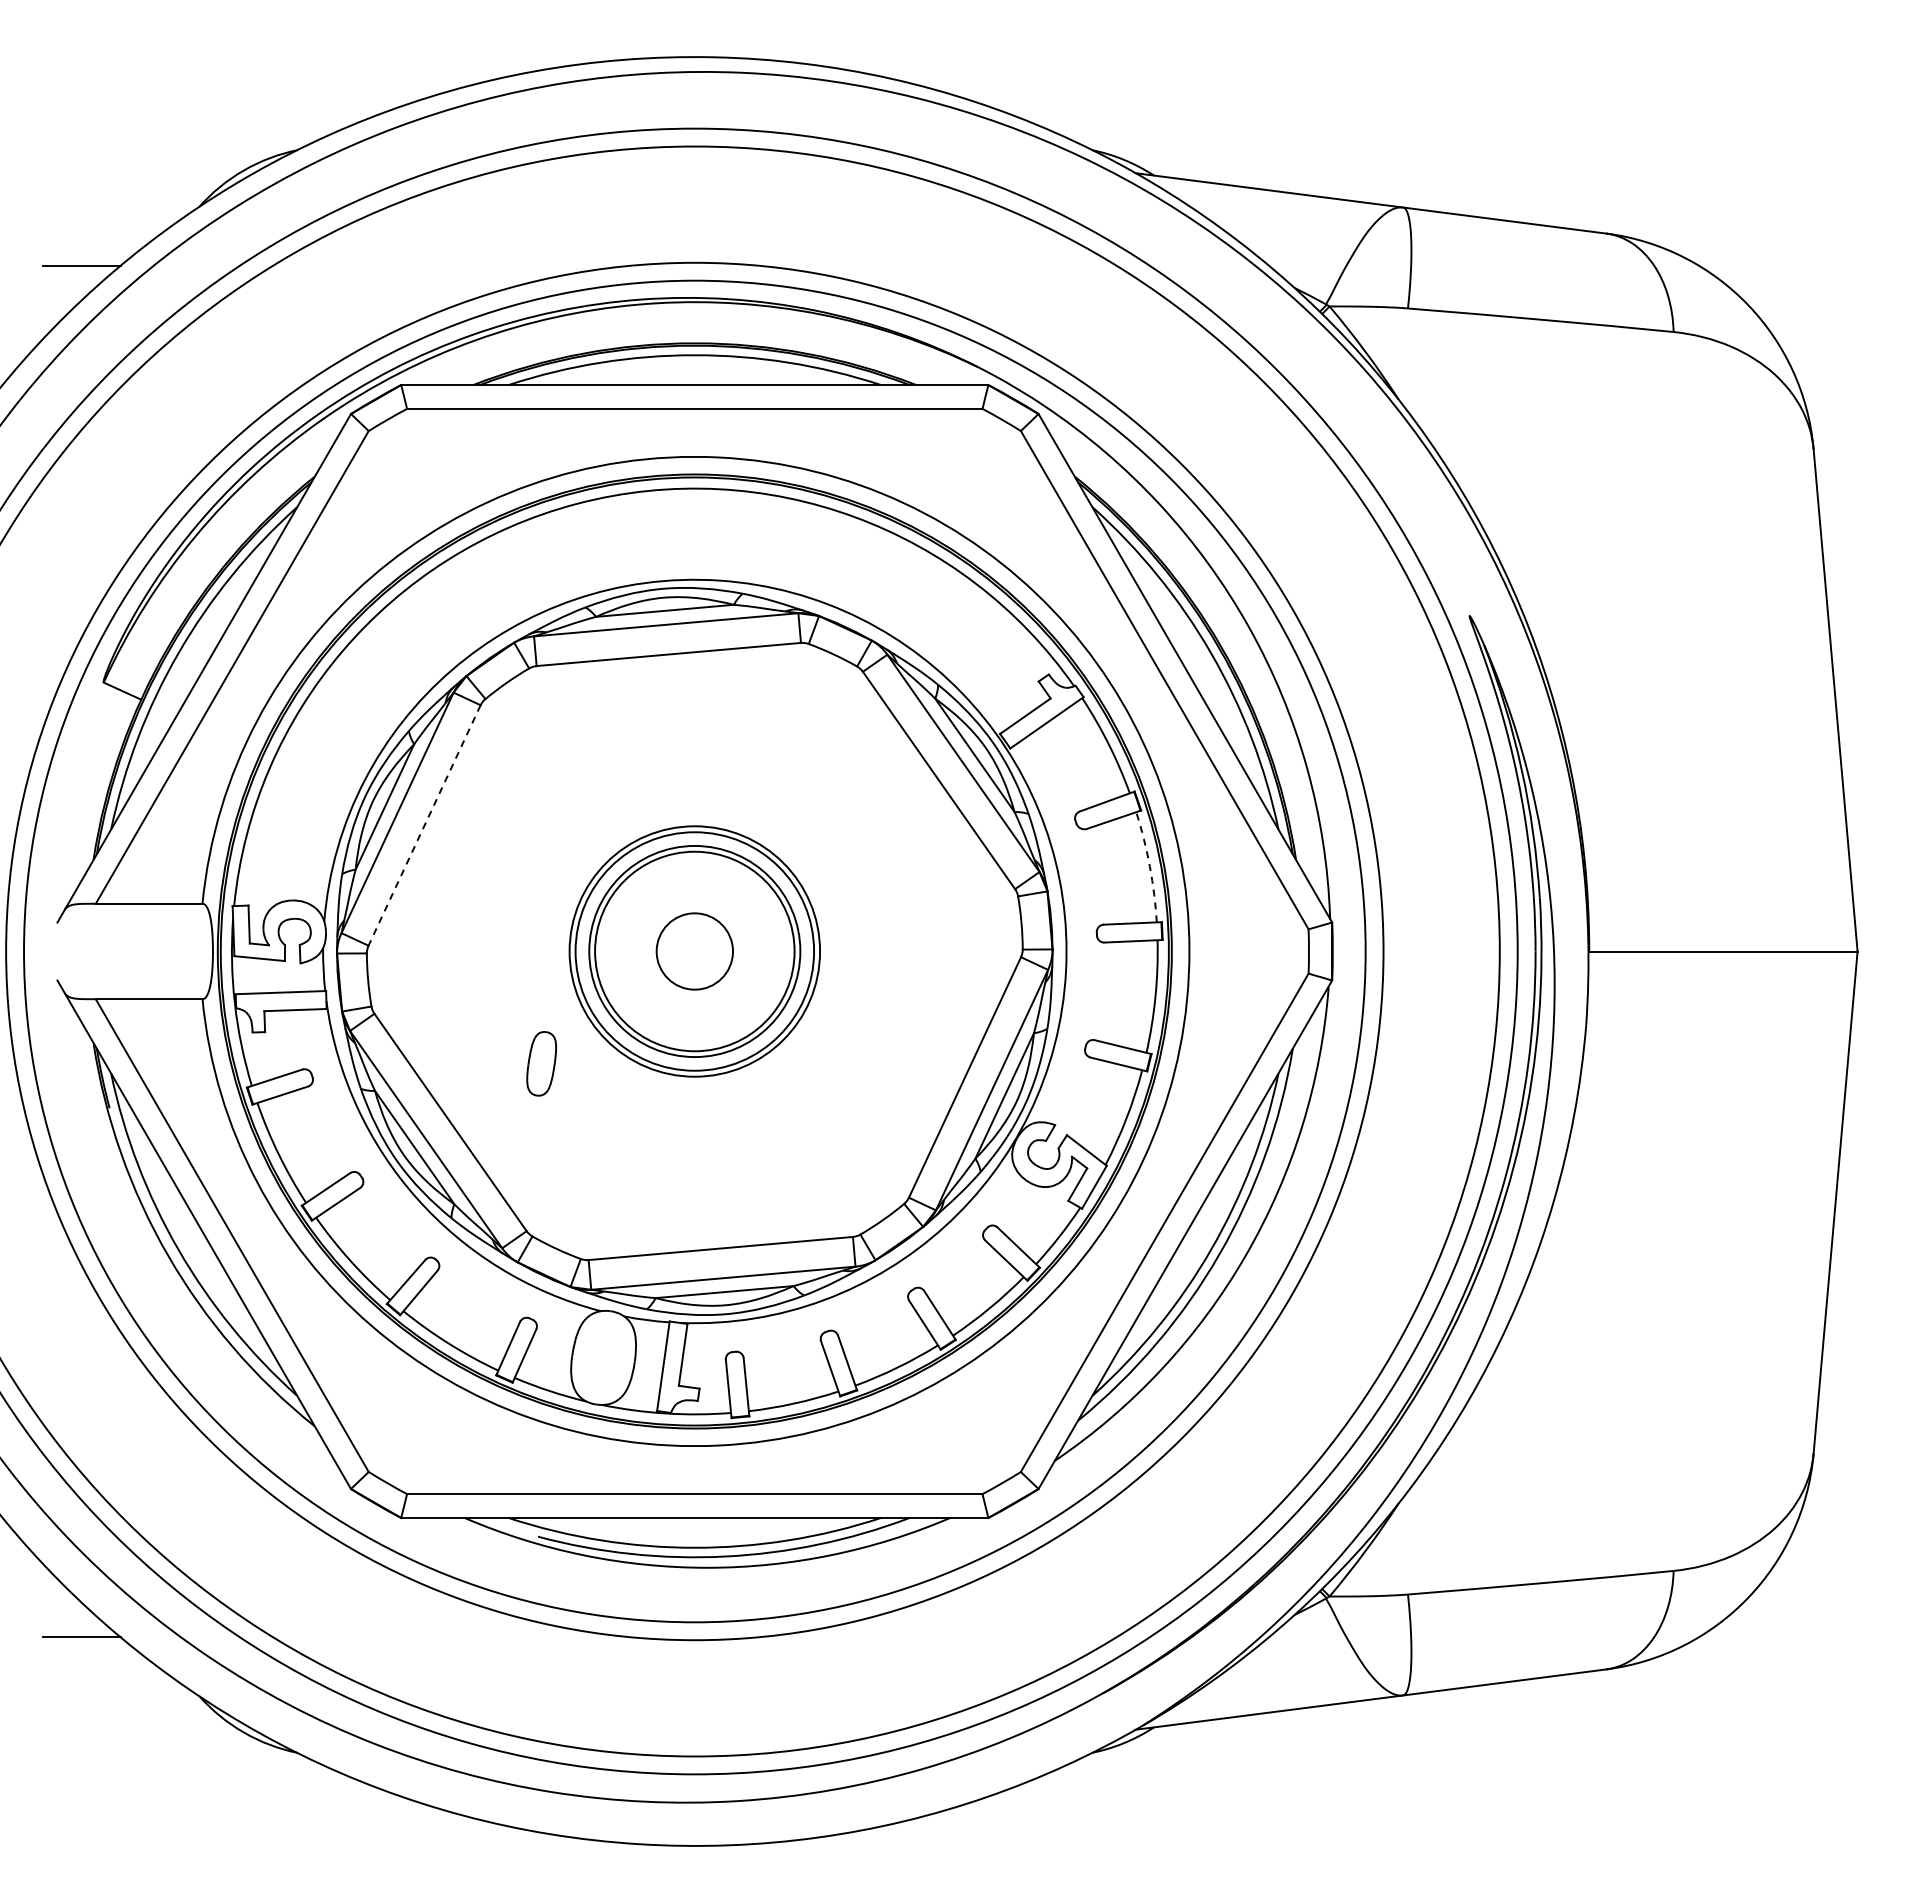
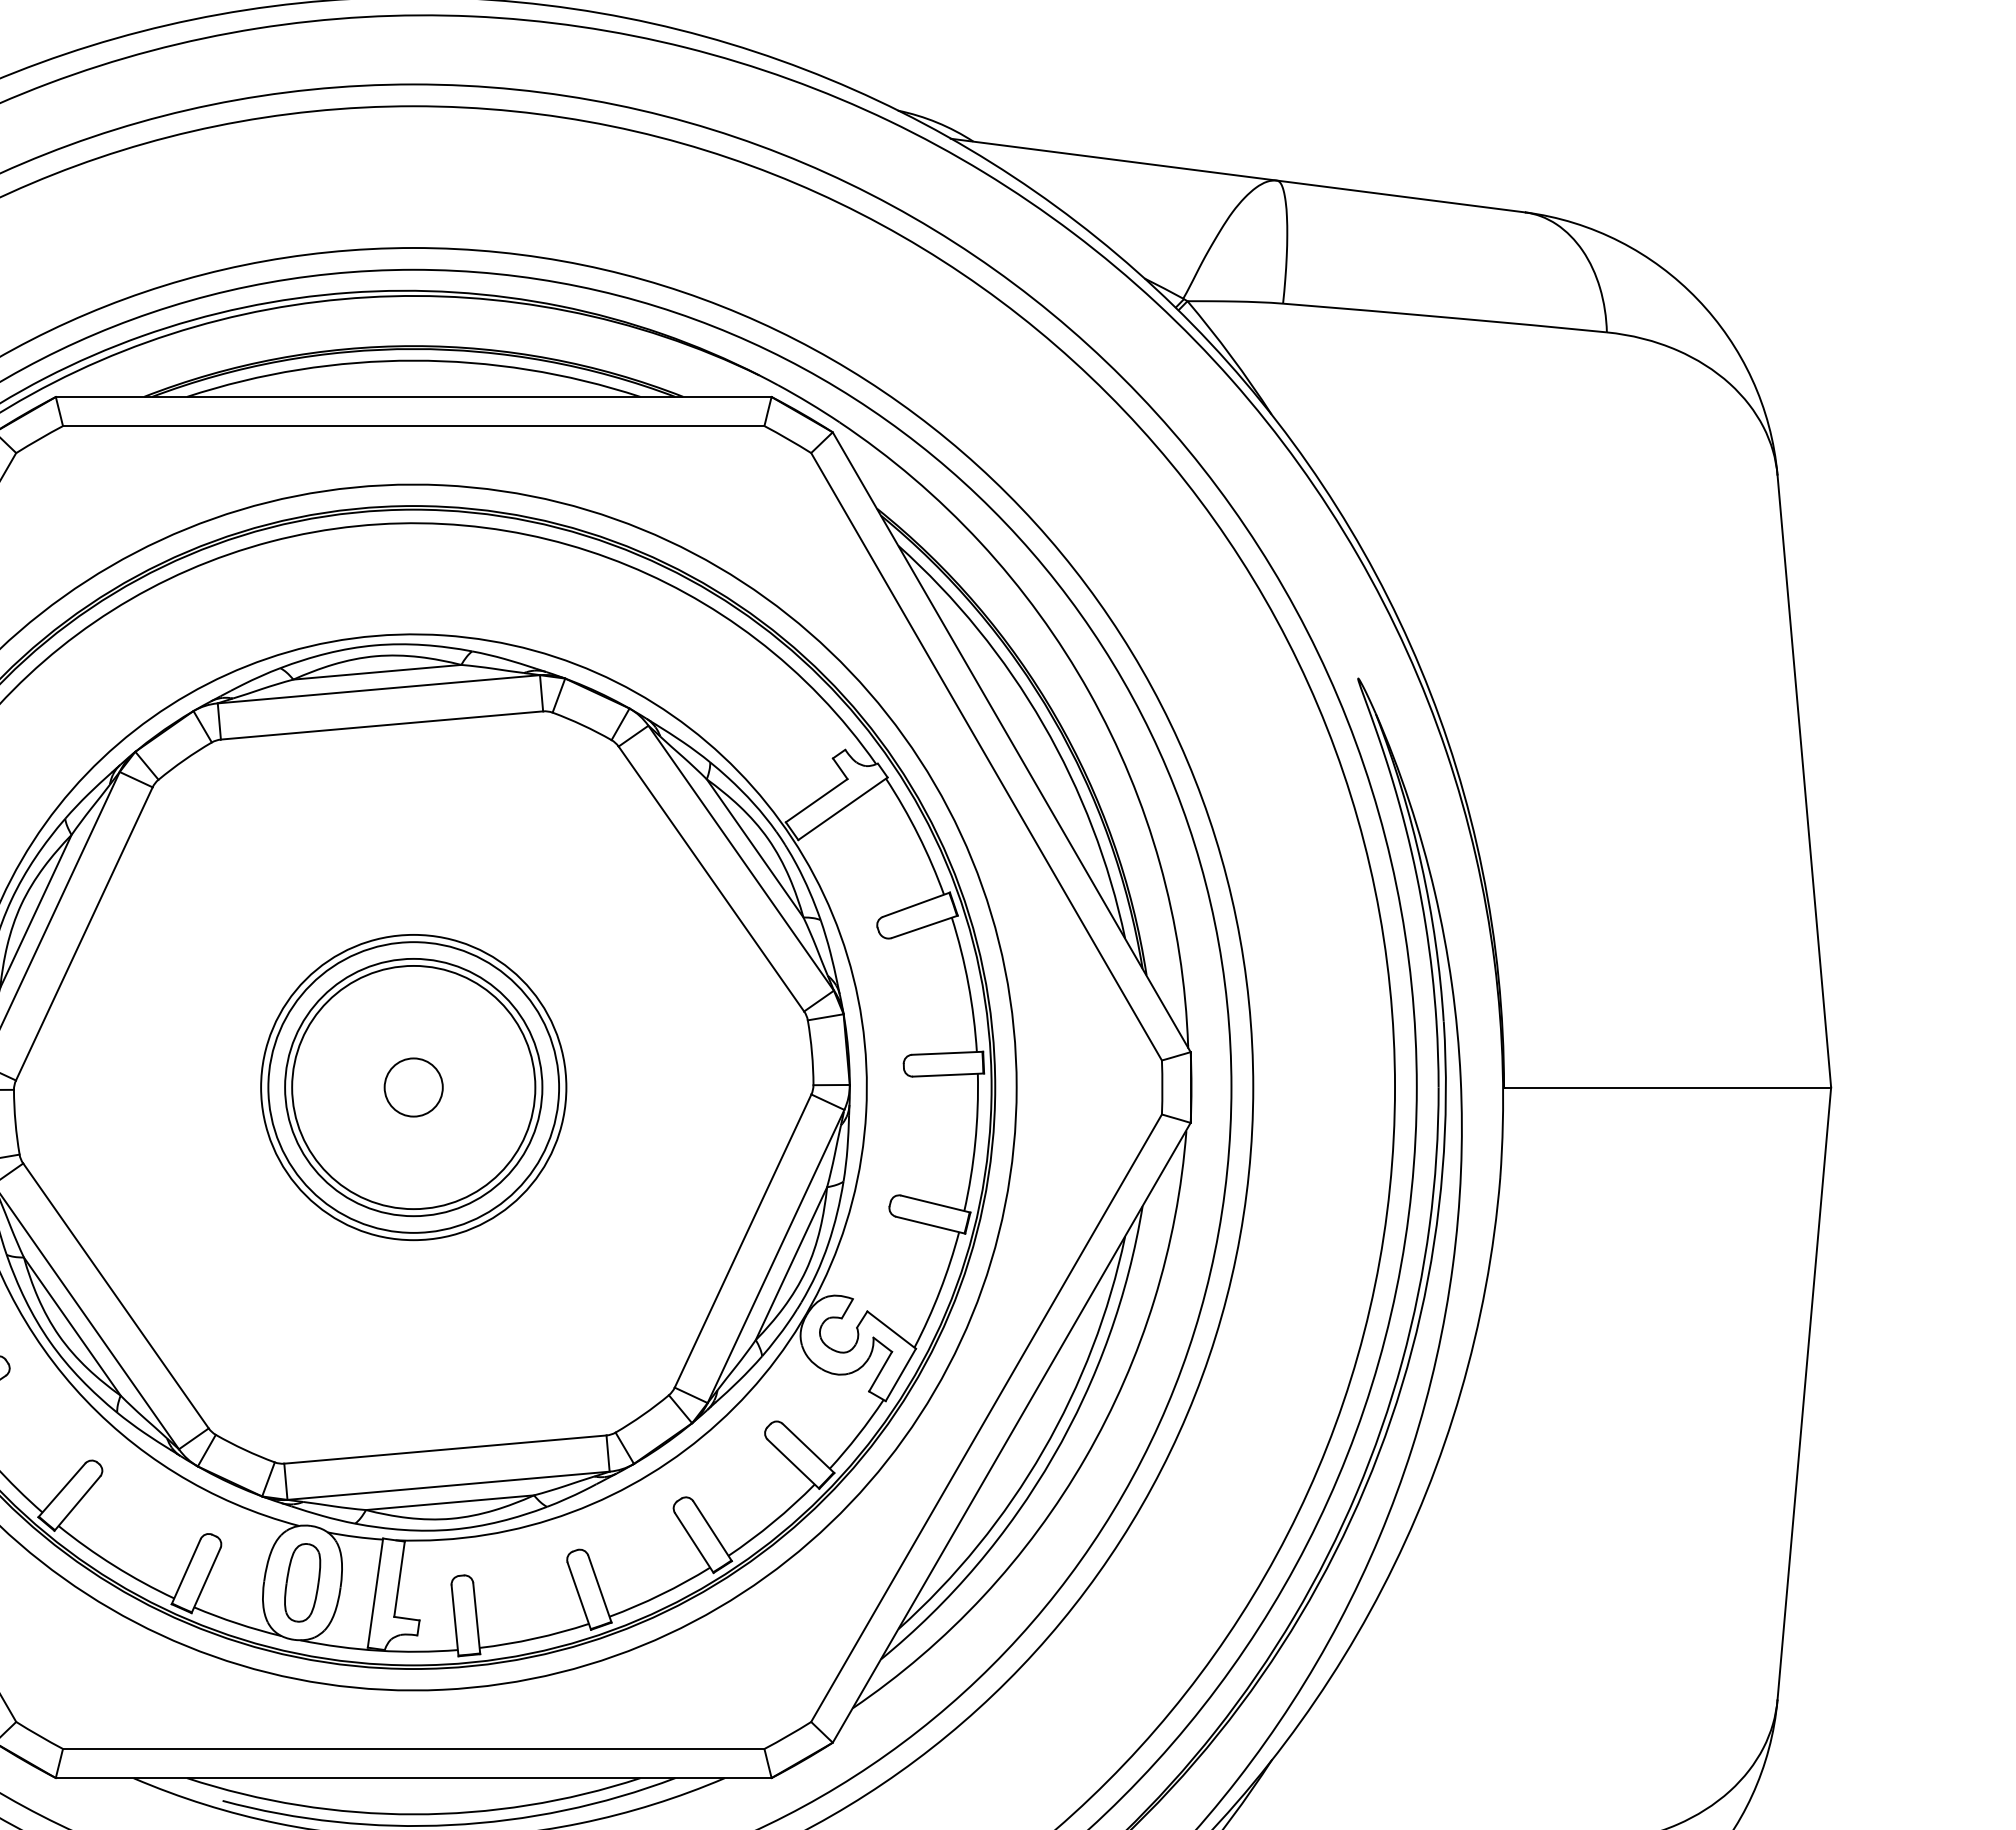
line: (424, 825) -> (84, 933), dashed -> solid
arc: (1149, 866) -> (967, 983), dashed -> solid
circle: (694, 951) -> (413, 1087), size x0.62
part: (541, 1063) -> (302, 1582), moved

